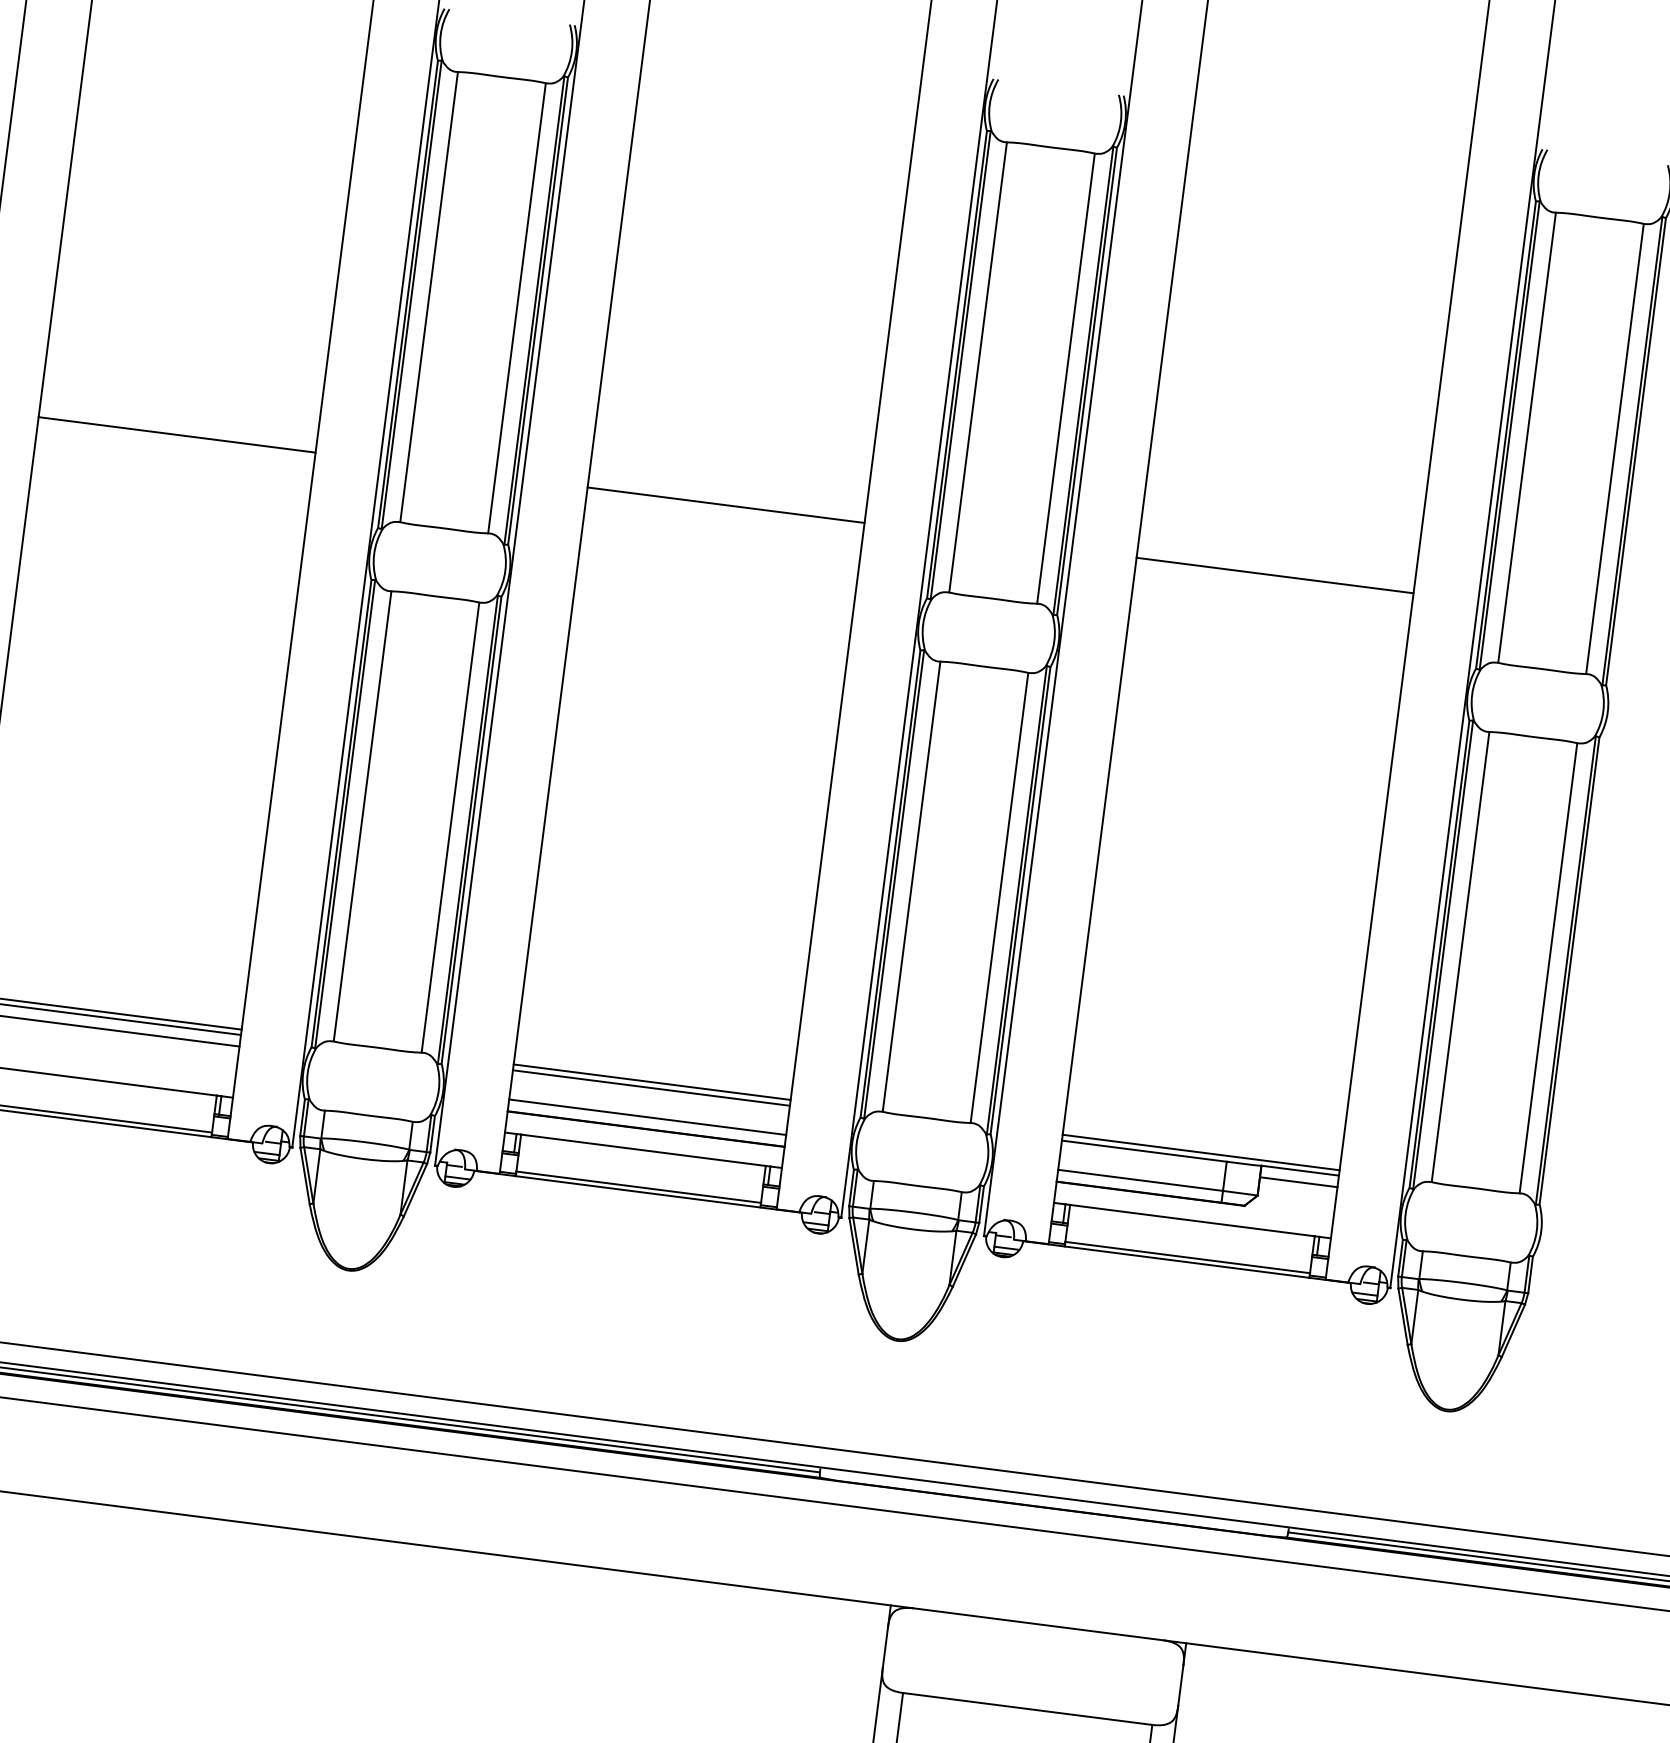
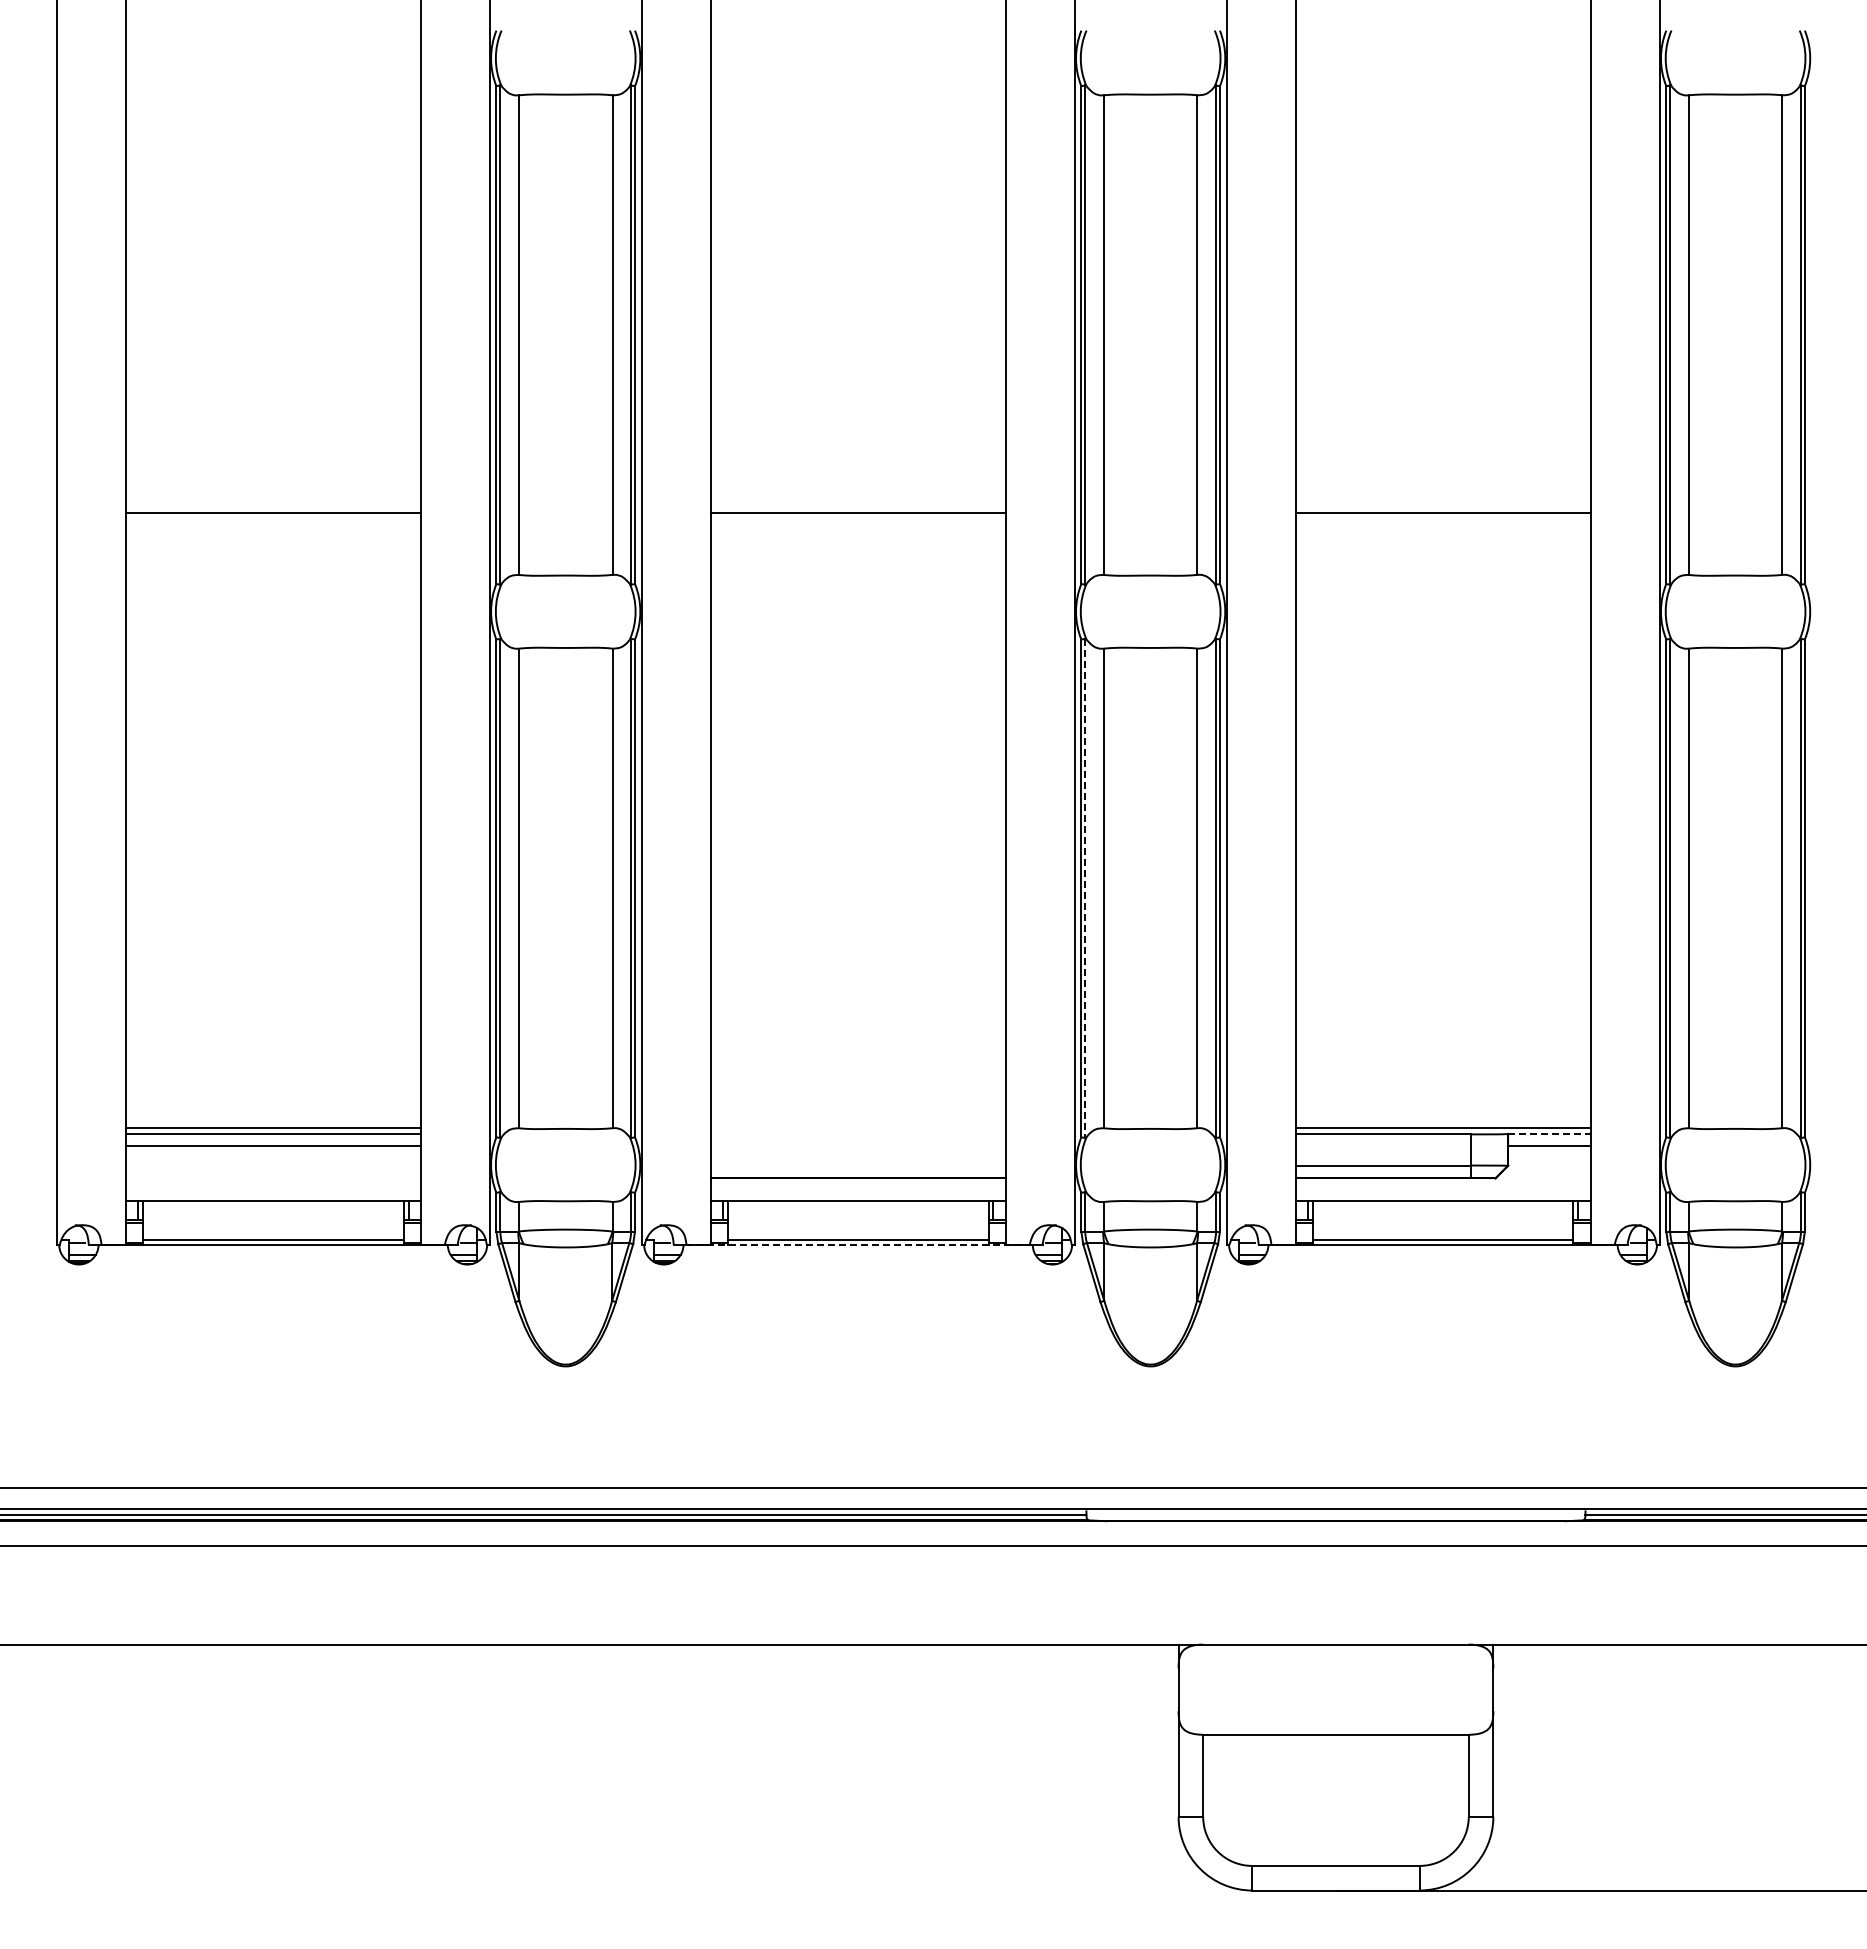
line: (894, 884) -> (1085, 888), solid -> dashed
line: (651, 1082) -> (857, 1128), removed
line: (650, 1088) -> (857, 1134), removed
line: (647, 1117) -> (857, 1165), removed
line: (1300, 1170) -> (1549, 1133), solid -> dashed
line: (638, 1192) -> (858, 1245), solid -> dashed

